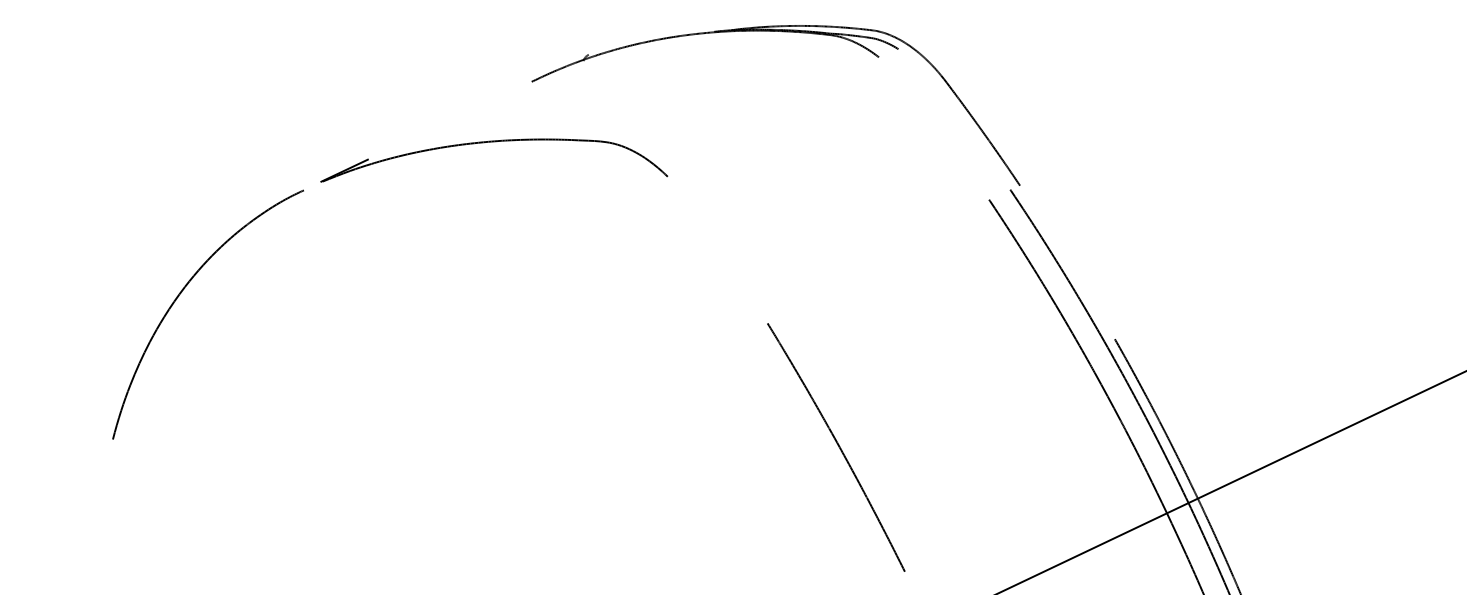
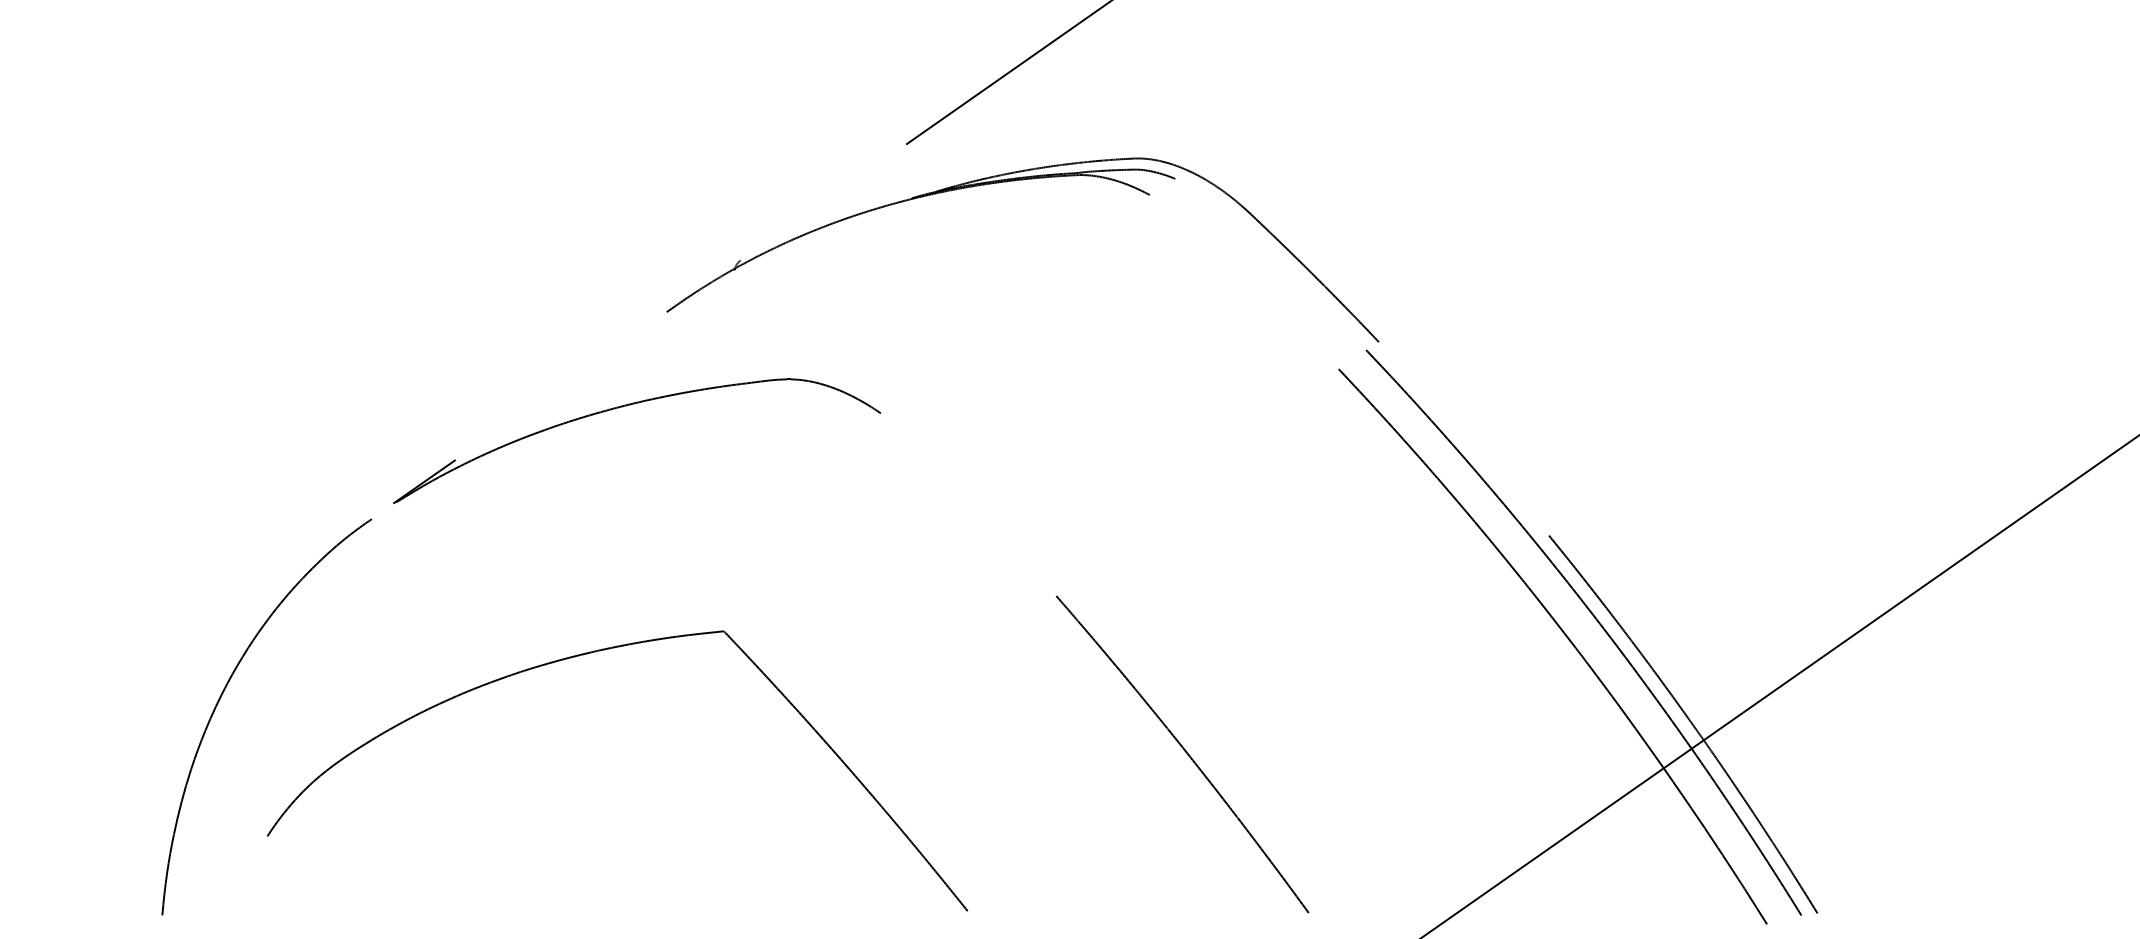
part: (437, 309) -> (587, 654), added

